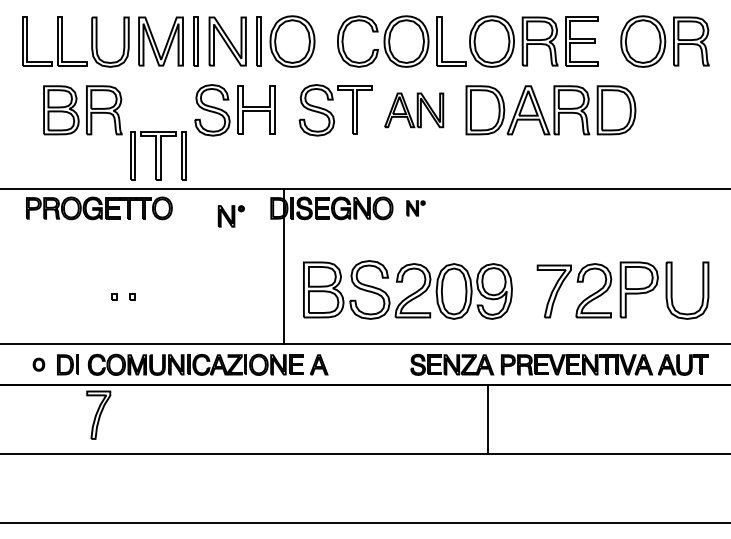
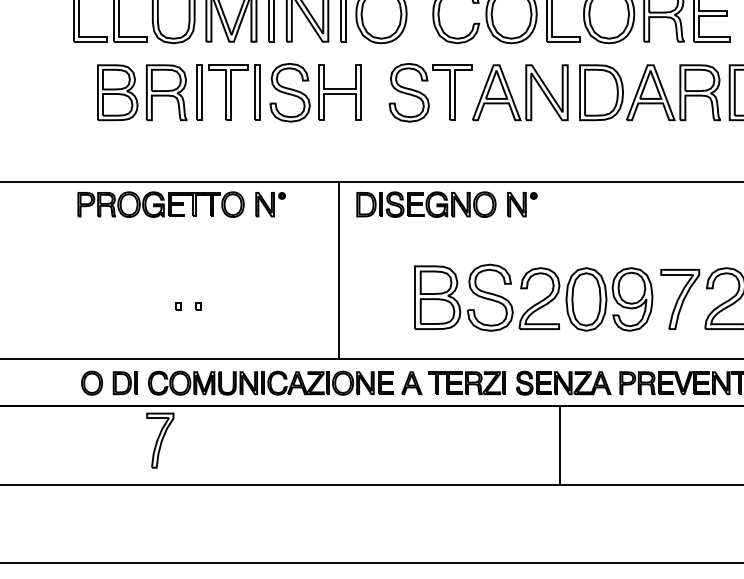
part: (413, 110) -> (519, 92), size x1.43
part: (158, 155) -> (228, 91), moved
part: (415, 208) -> (521, 204), size x1.43
part: (230, 216) -> (269, 204), moved
line: (284, 265) -> (339, 269), moved
part: (407, 289) -> (533, 297), moved
part: (38, 364) -> (91, 382), size x1.67
part: (367, 364) -> (467, 382), added
line: (488, 419) -> (560, 445), moved

